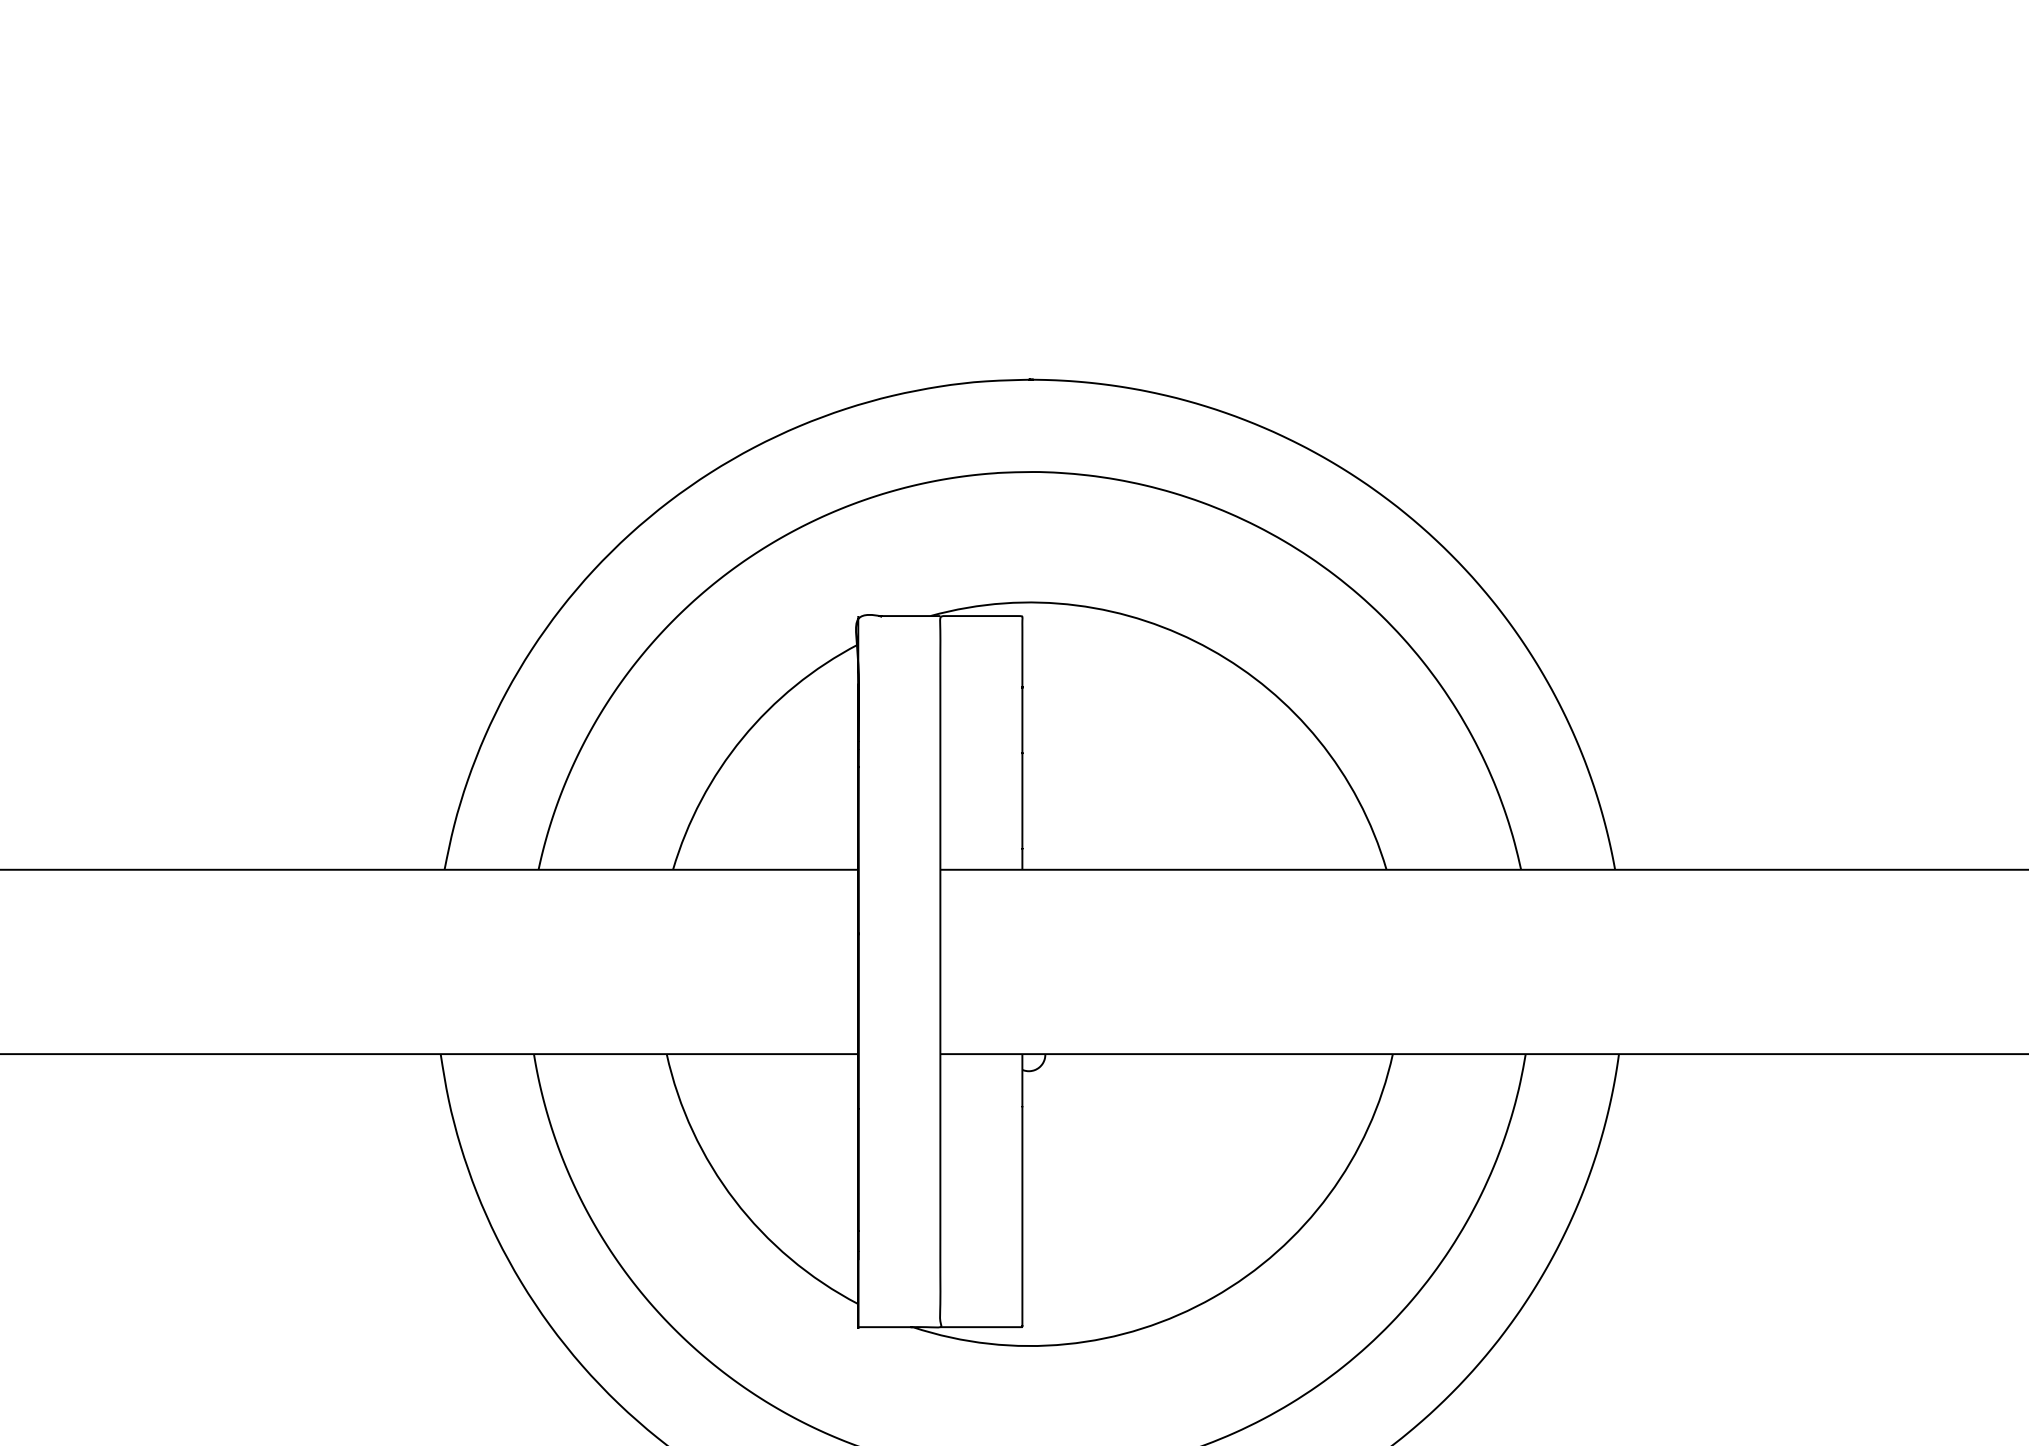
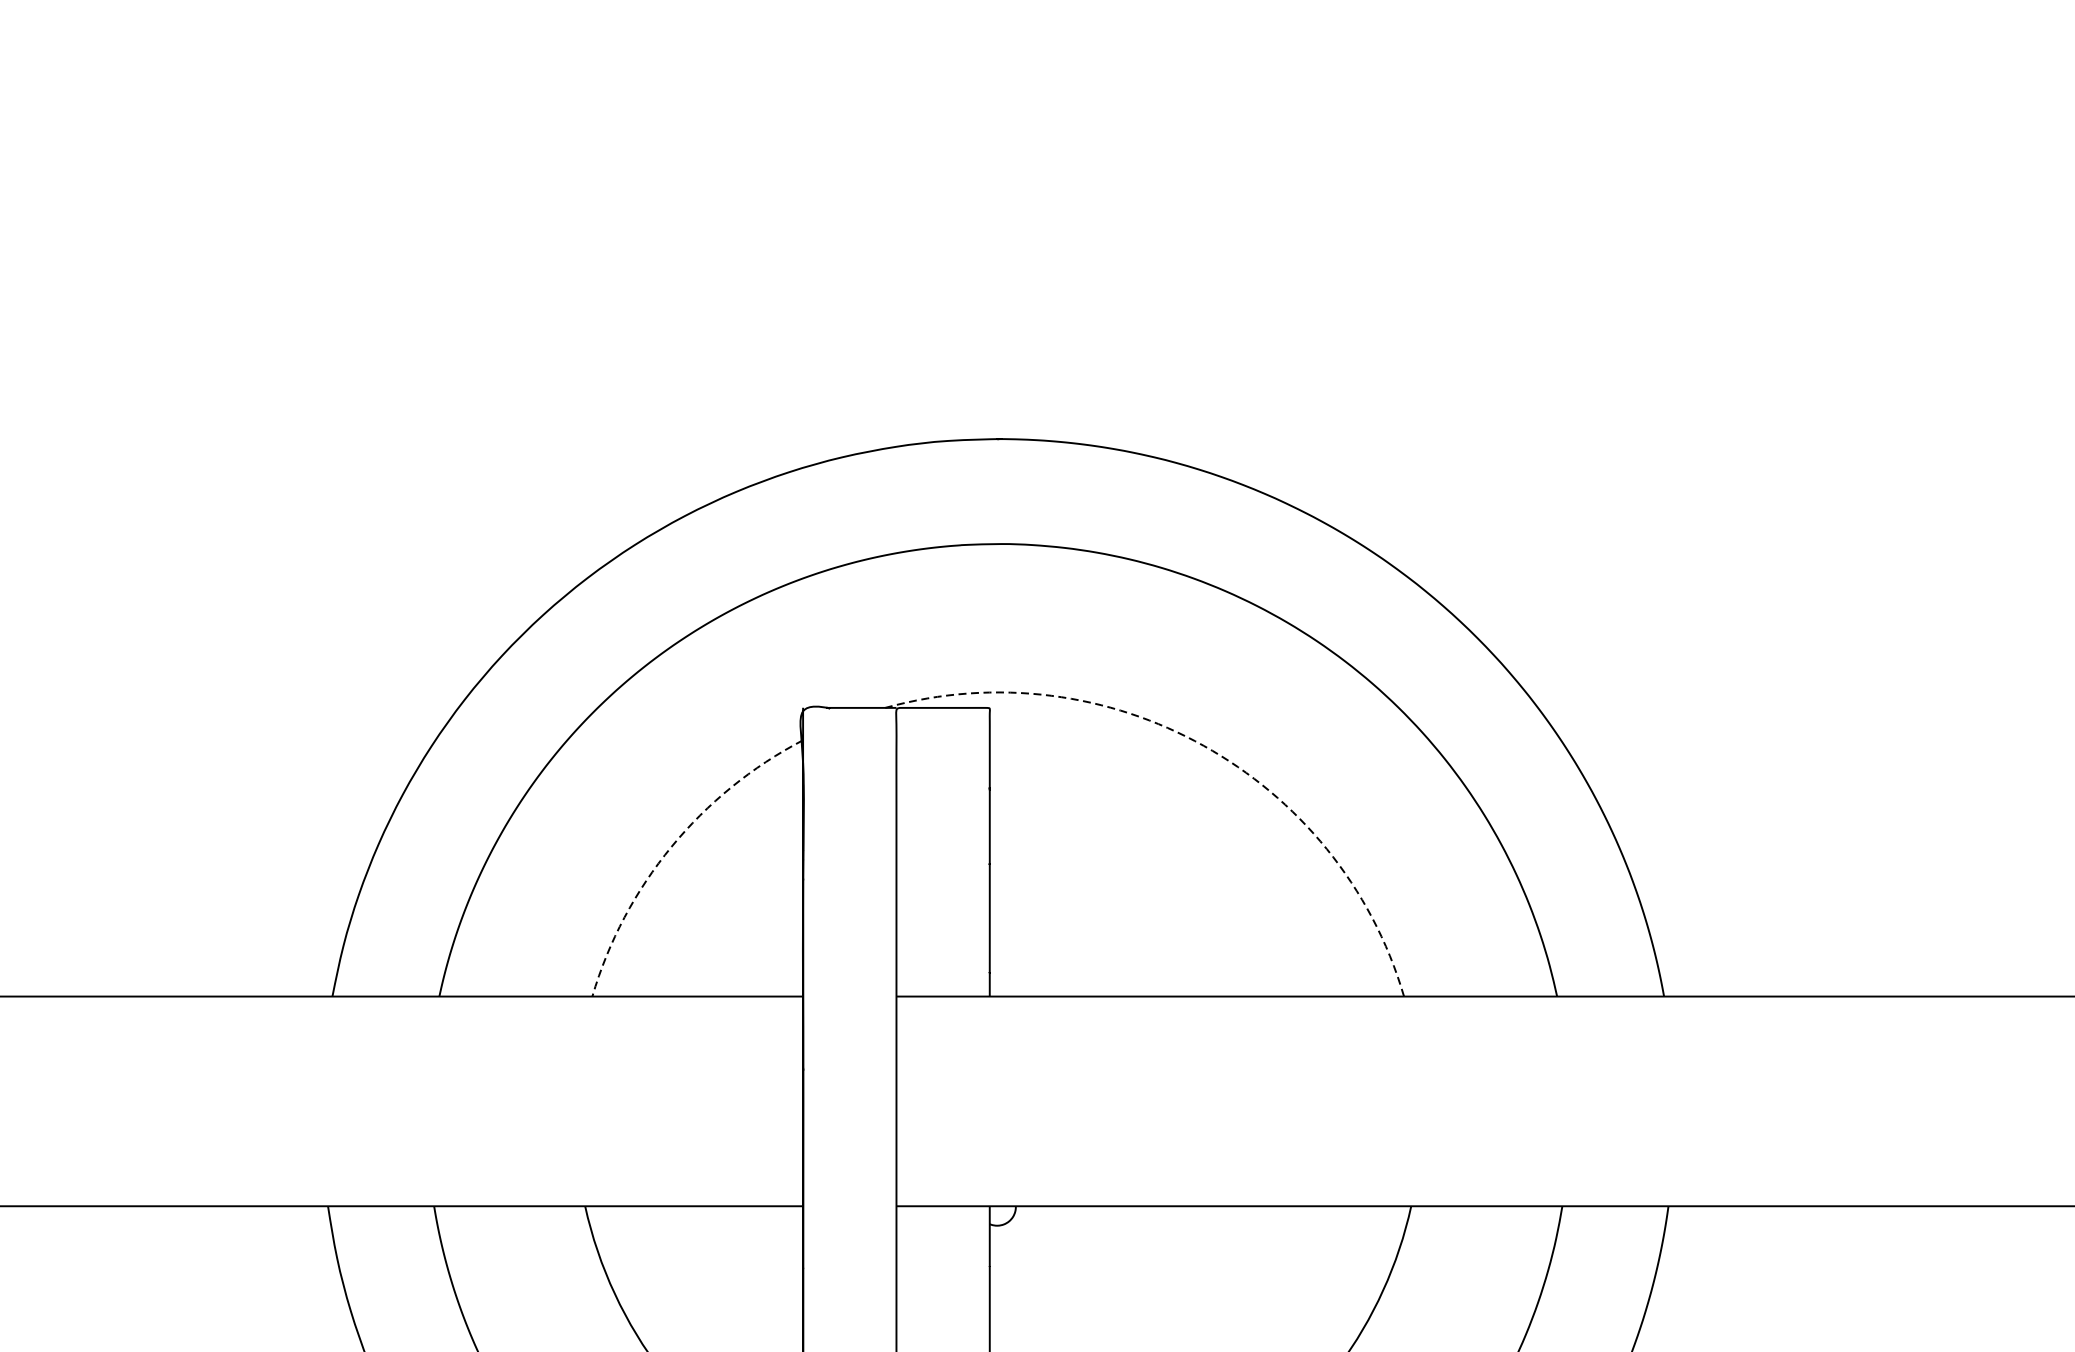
arc: (1210, 649) -> (1203, 745), solid -> dashed
arc: (742, 738) -> (671, 847), solid -> dashed

